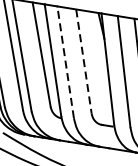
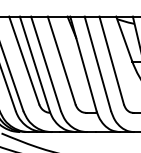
line: (65, 61) -> (45, 63), dashed -> solid
line: (83, 61) -> (61, 60), dashed -> solid

